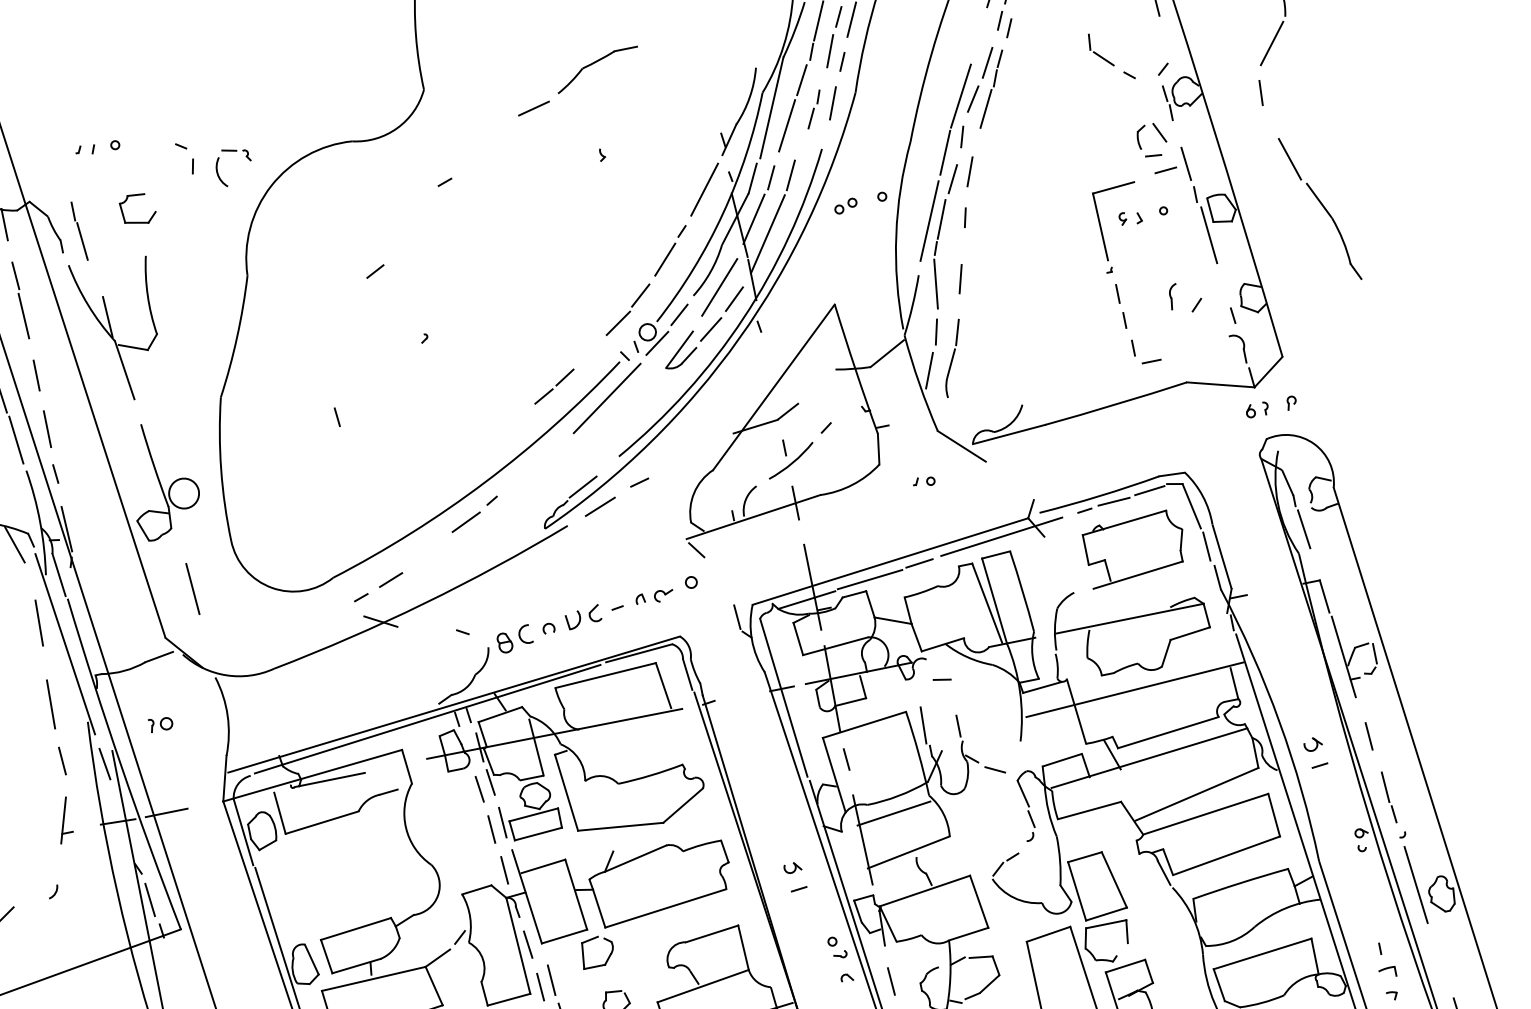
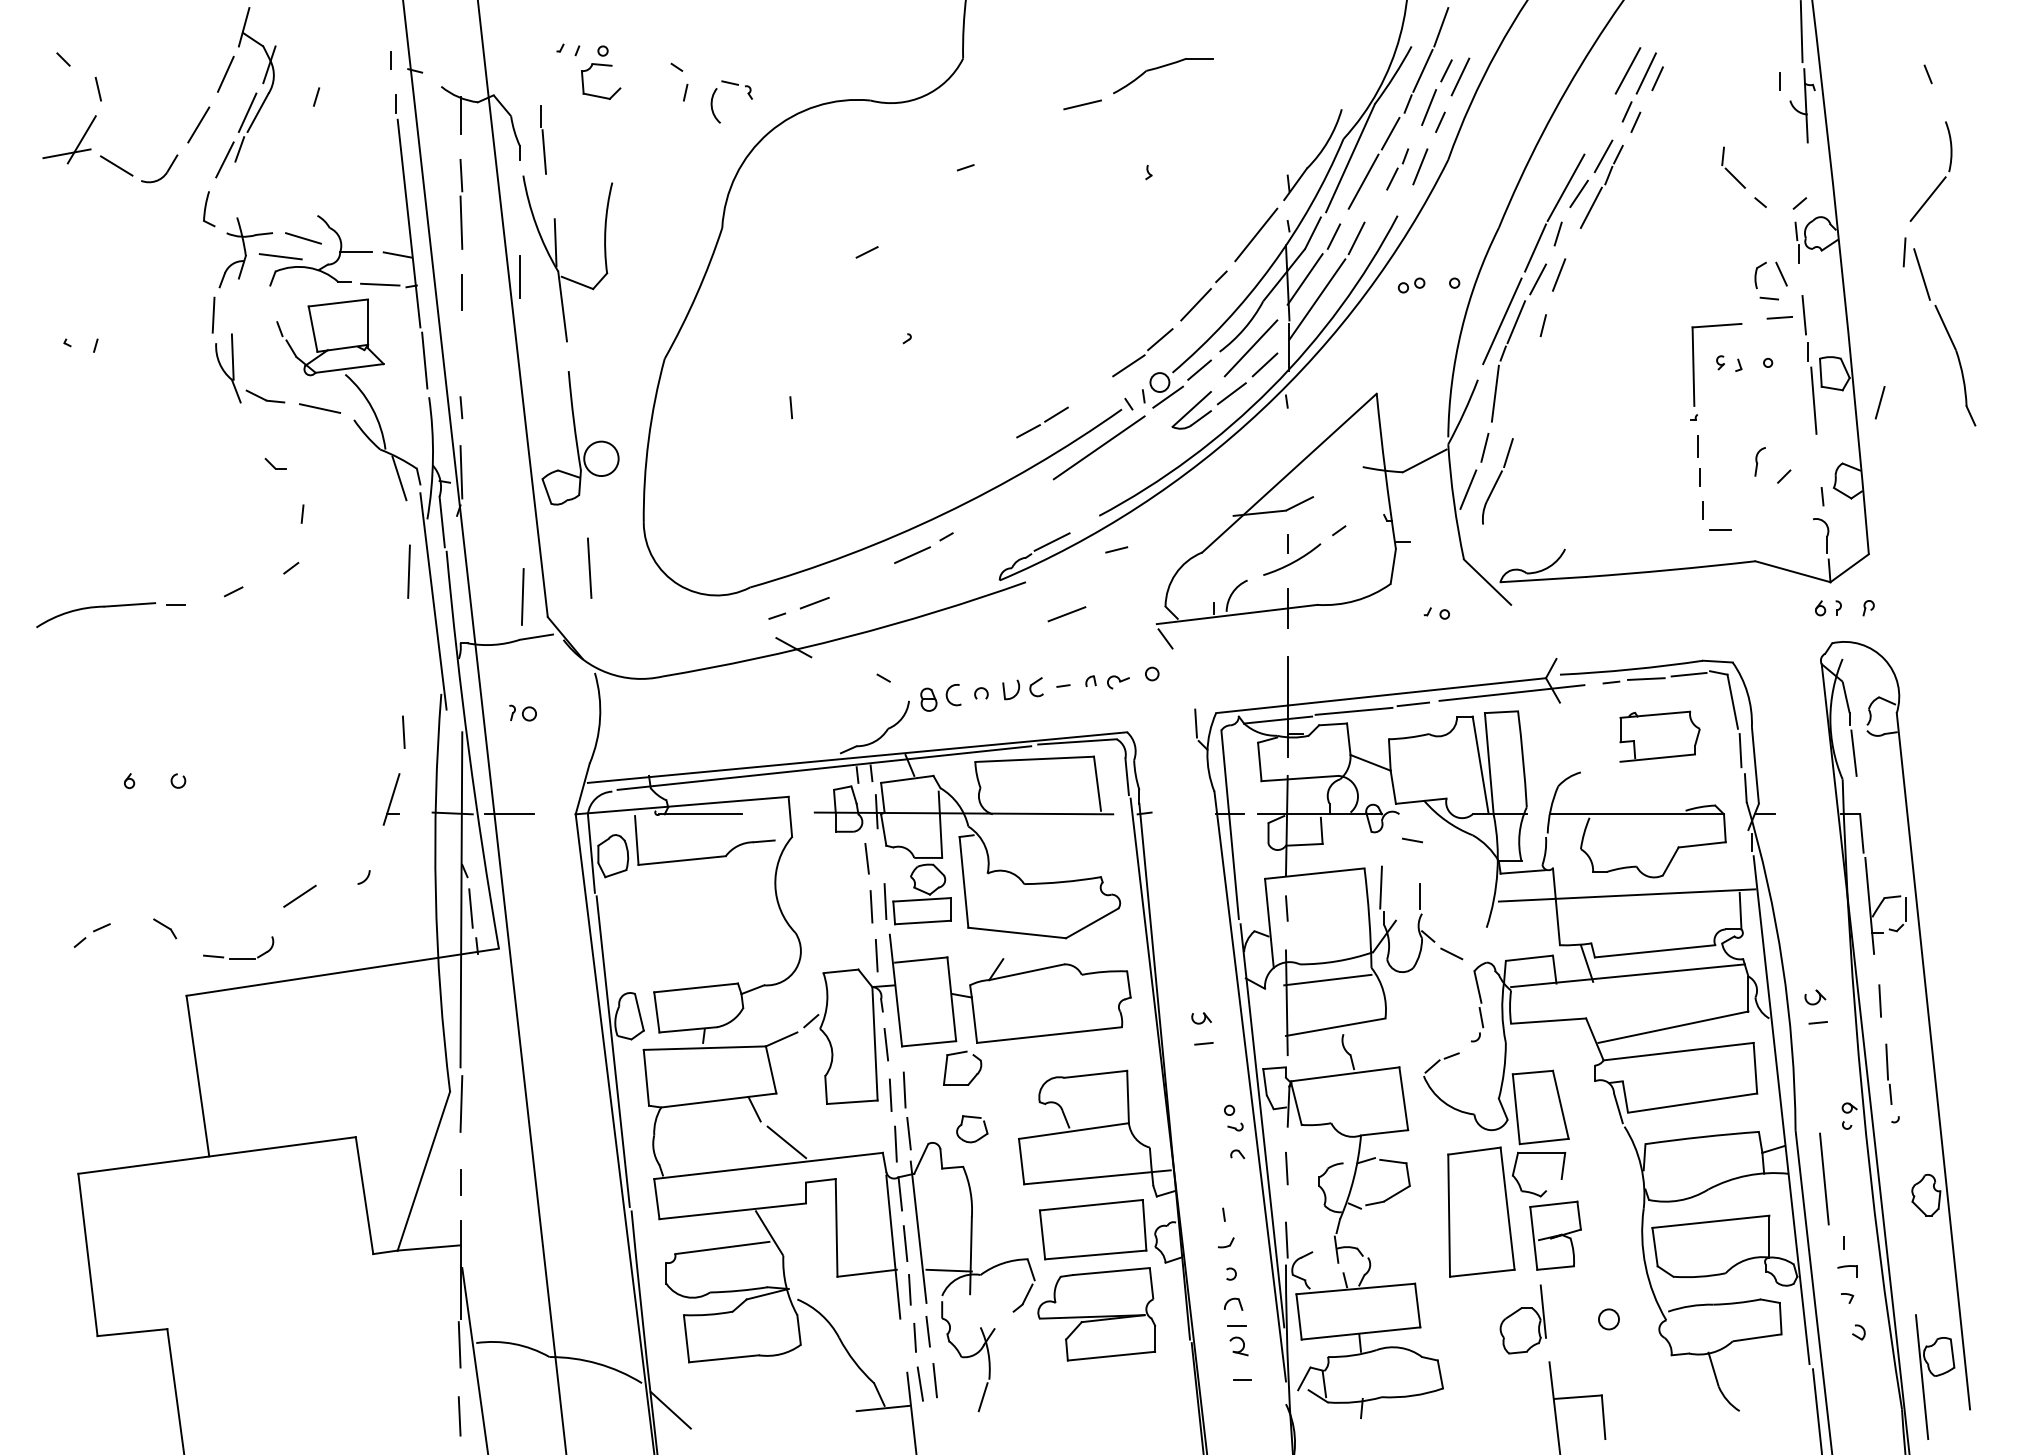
part: (1319, 209) -> (1944, 337), moved
part: (138, 221) -> (598, 95), moved
line: (960, 279) -> (1879, 402), moved
line: (46, 428) -> (519, 276), moved
line: (600, 507) -> (1066, 614), moved
part: (1135, 548) -> (1659, 736), size x0.7
line: (50, 704) -> (522, 596), moved
line: (104, 764) -> (450, 745), removed
line: (490, 782) -> (880, 853), removed
line: (1416, 884) -> (1824, 1178), moved

